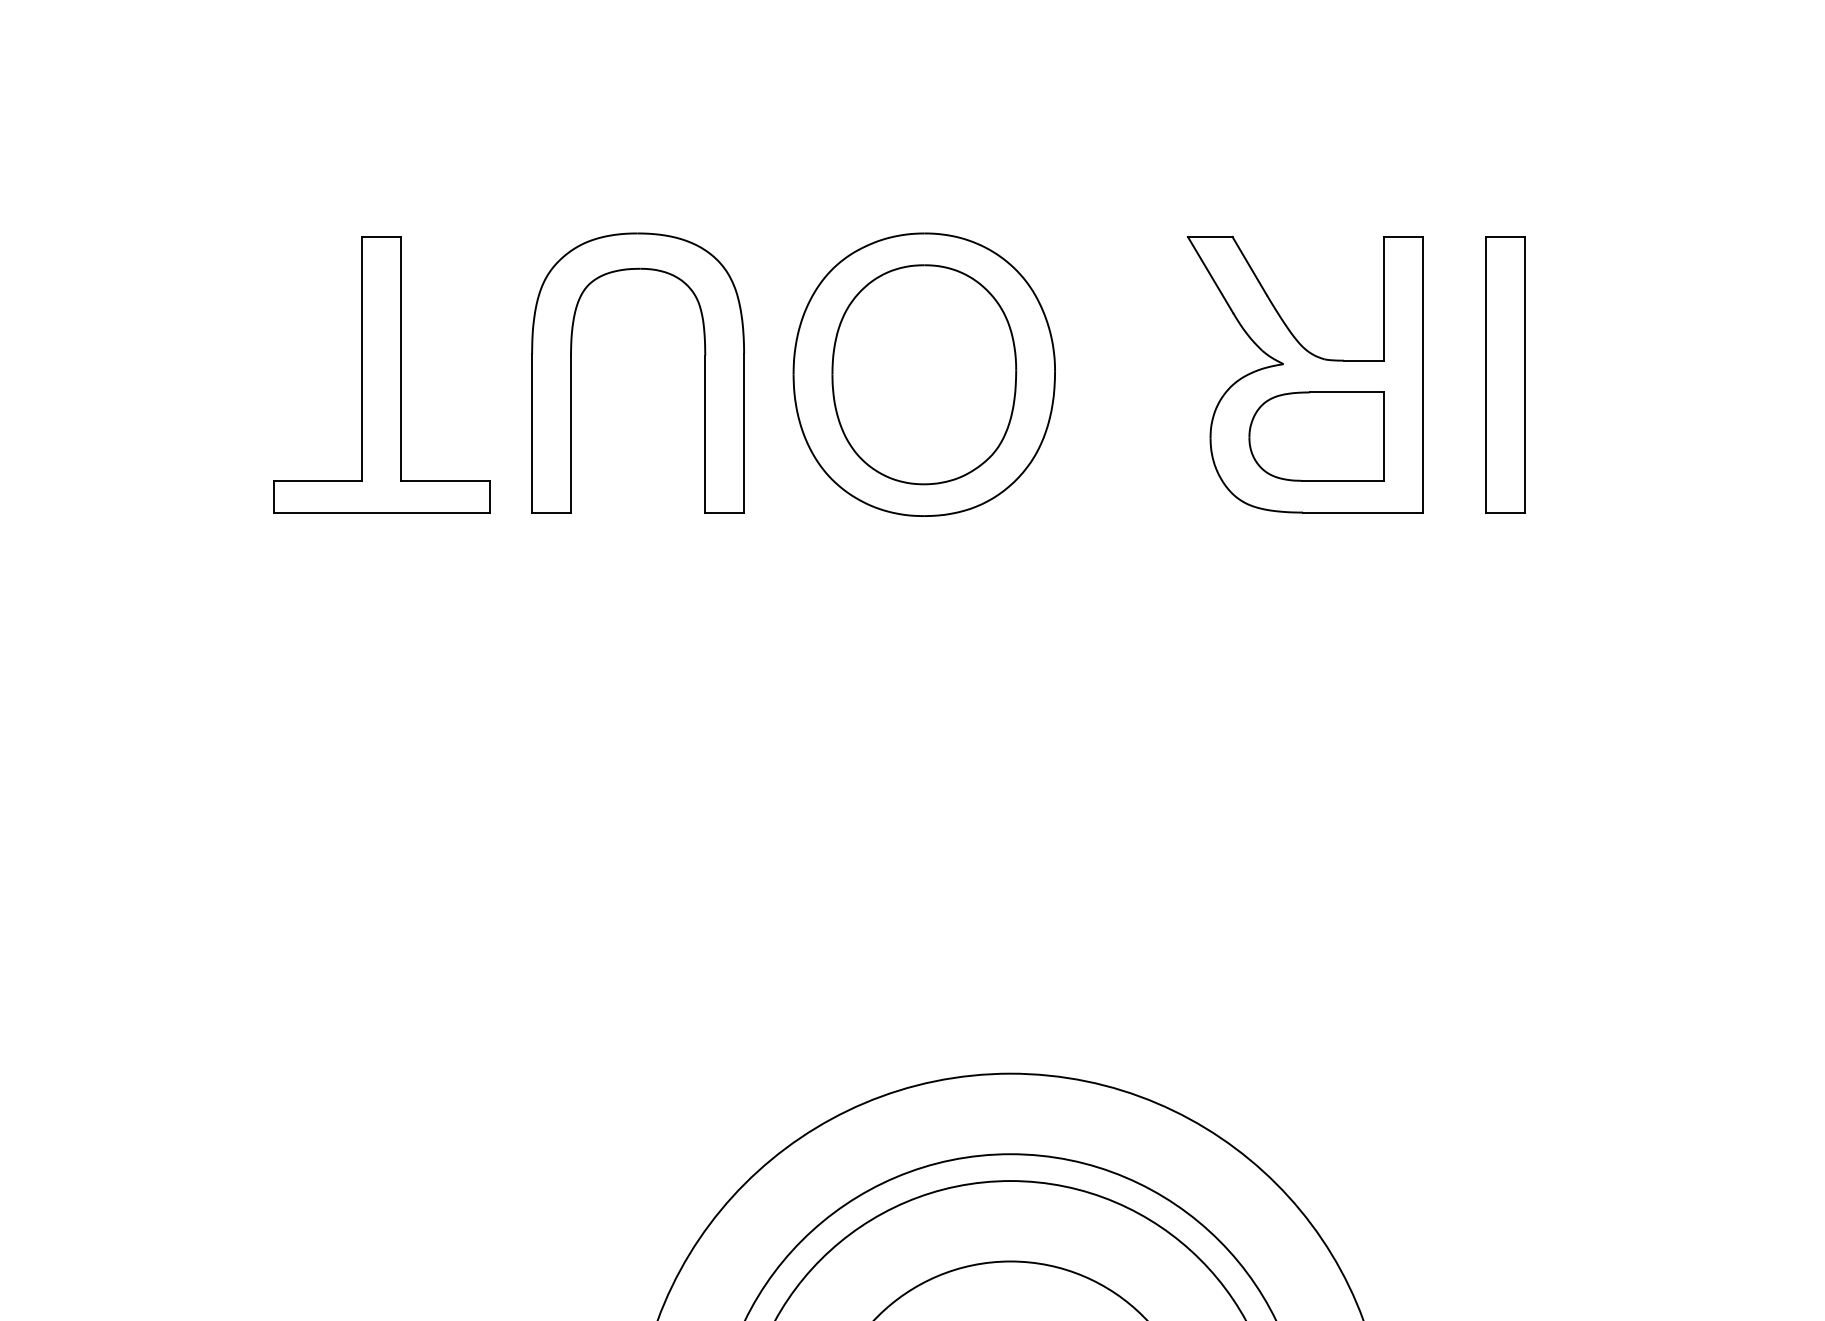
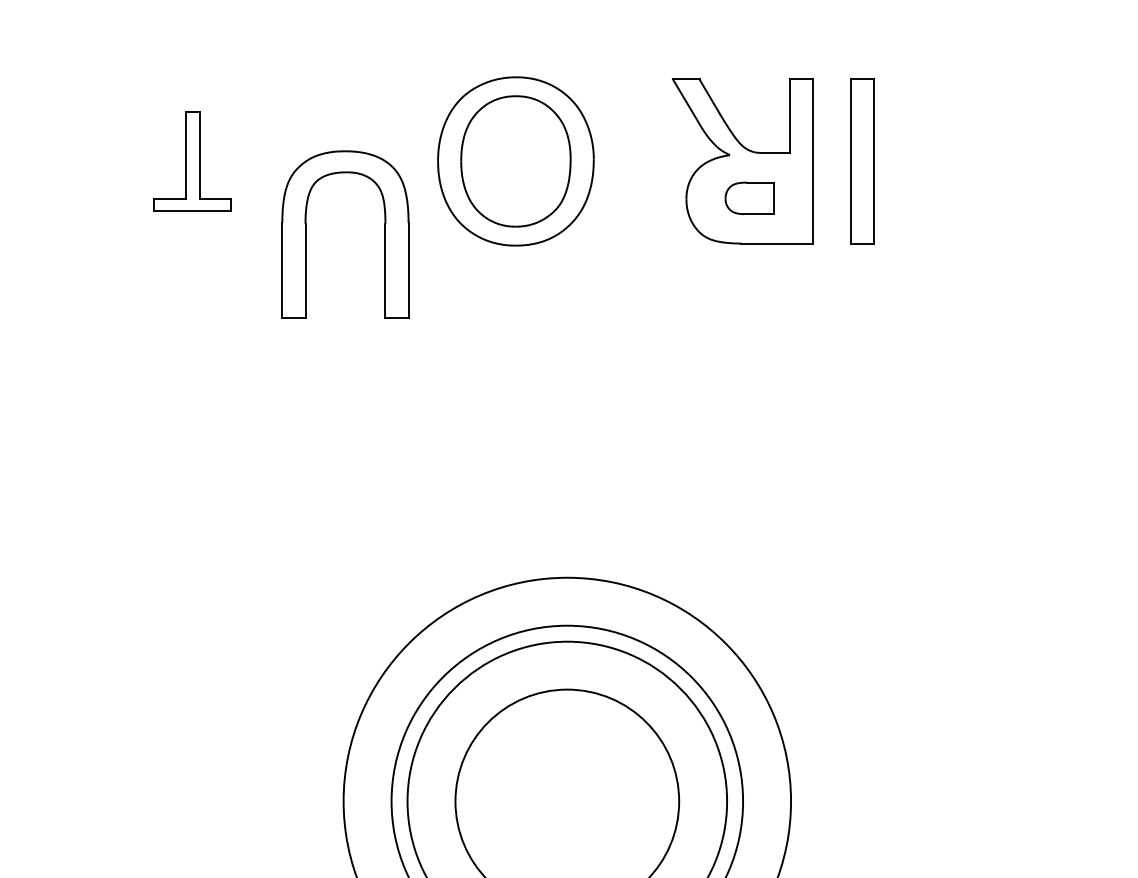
part: (572, 373) -> (306, 234), moved
part: (381, 374) -> (192, 161), size x0.6
part: (1316, 436) -> (749, 198), size x0.6

